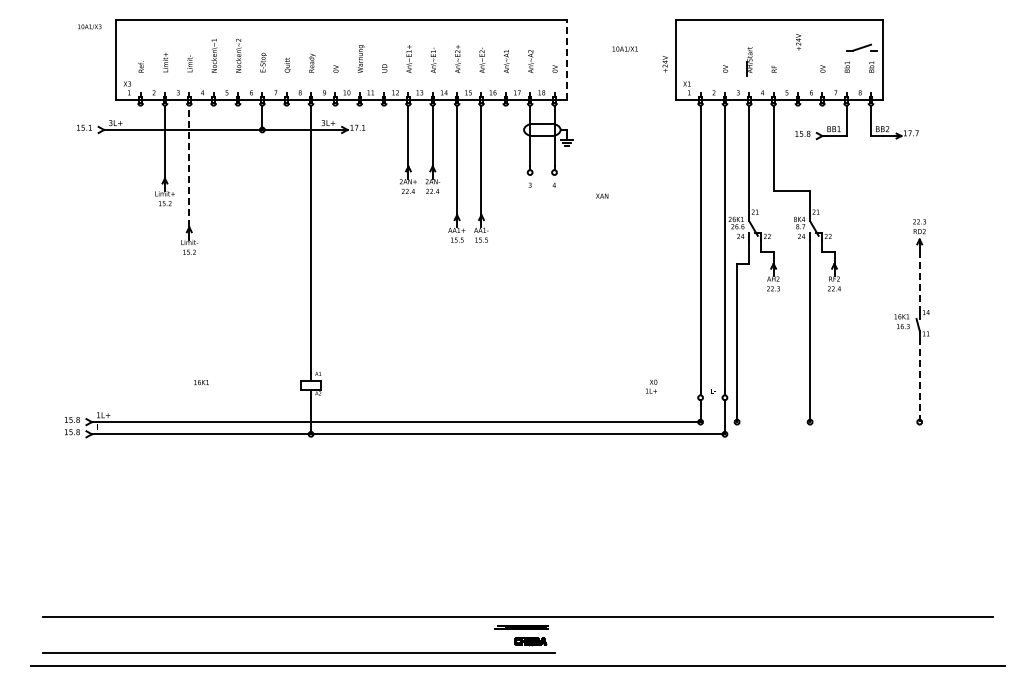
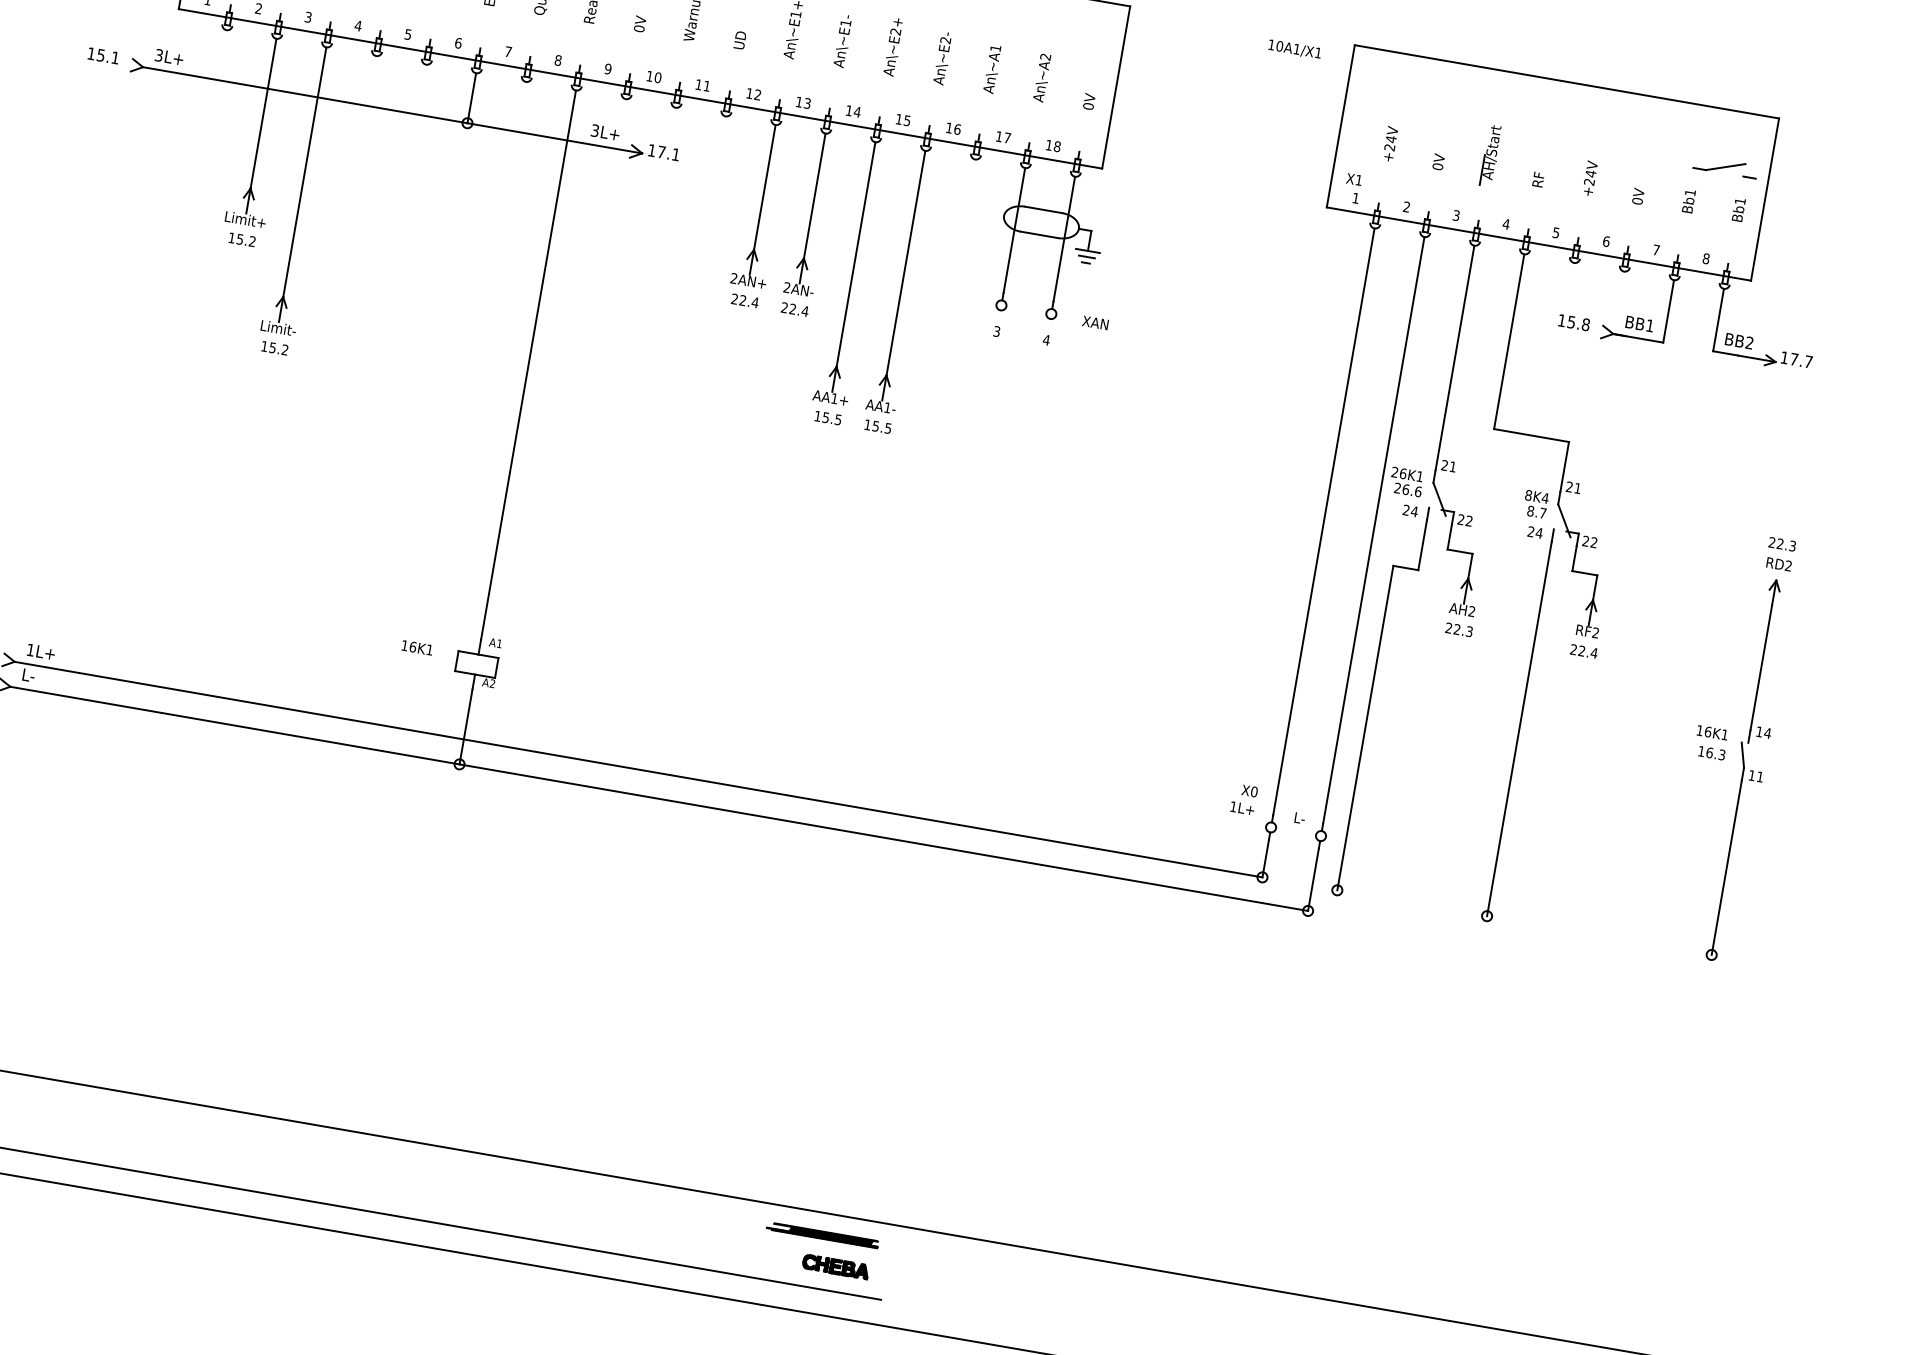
text: (798, 42) -> (1589, 178), moved
text: (624, 49) -> (1293, 49), moved
line: (566, 59) -> (1115, 86), dashed -> solid
text: (664, 64) -> (1388, 144), moved
line: (189, 166) -> (305, 172), dashed -> solid
text: (602, 195) -> (1096, 321), moved
line: (919, 281) -> (1761, 666), dashed -> solid
line: (919, 379) -> (1726, 867), dashed -> solid
text: (201, 382) -> (417, 647), moved
text: (651, 386) -> (1244, 799), moved

